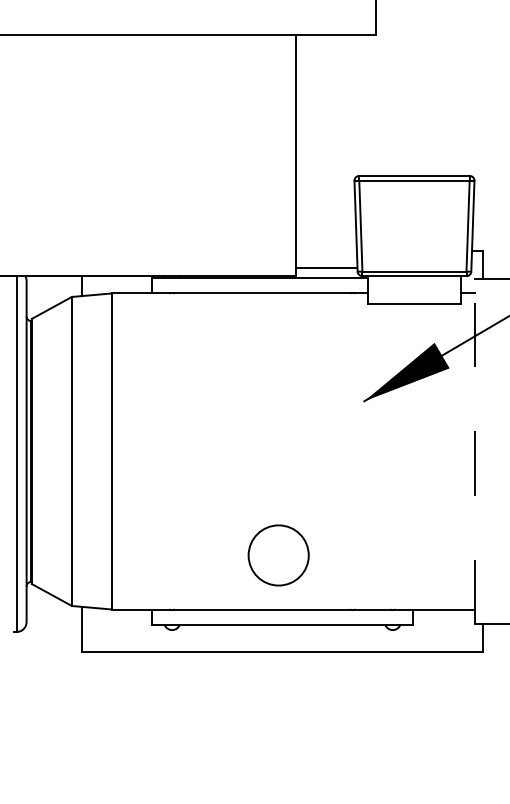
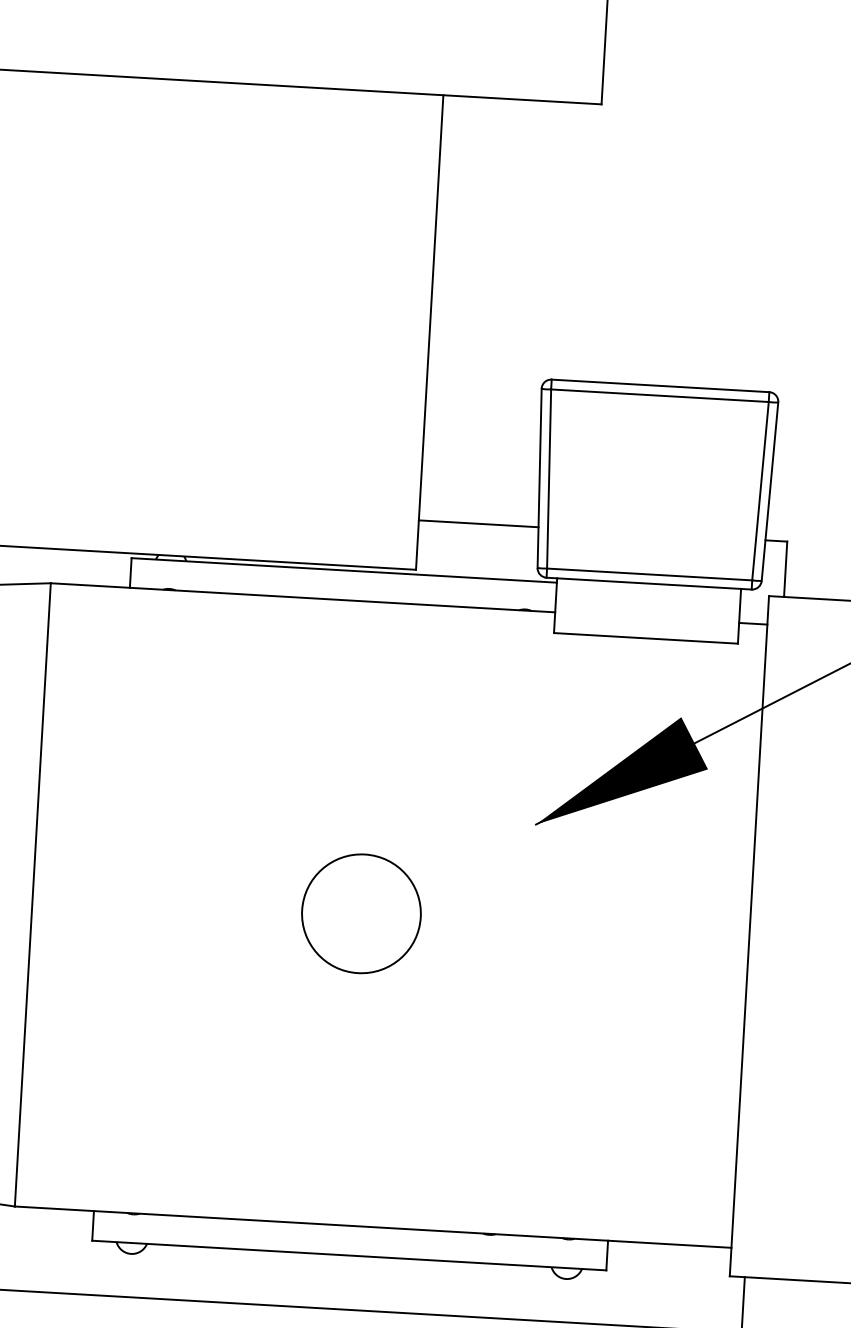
line: (326, 267) -> (478, 522), moved
line: (475, 450) -> (749, 934), dashed -> solid
circle: (278, 555) -> (361, 913), moved

